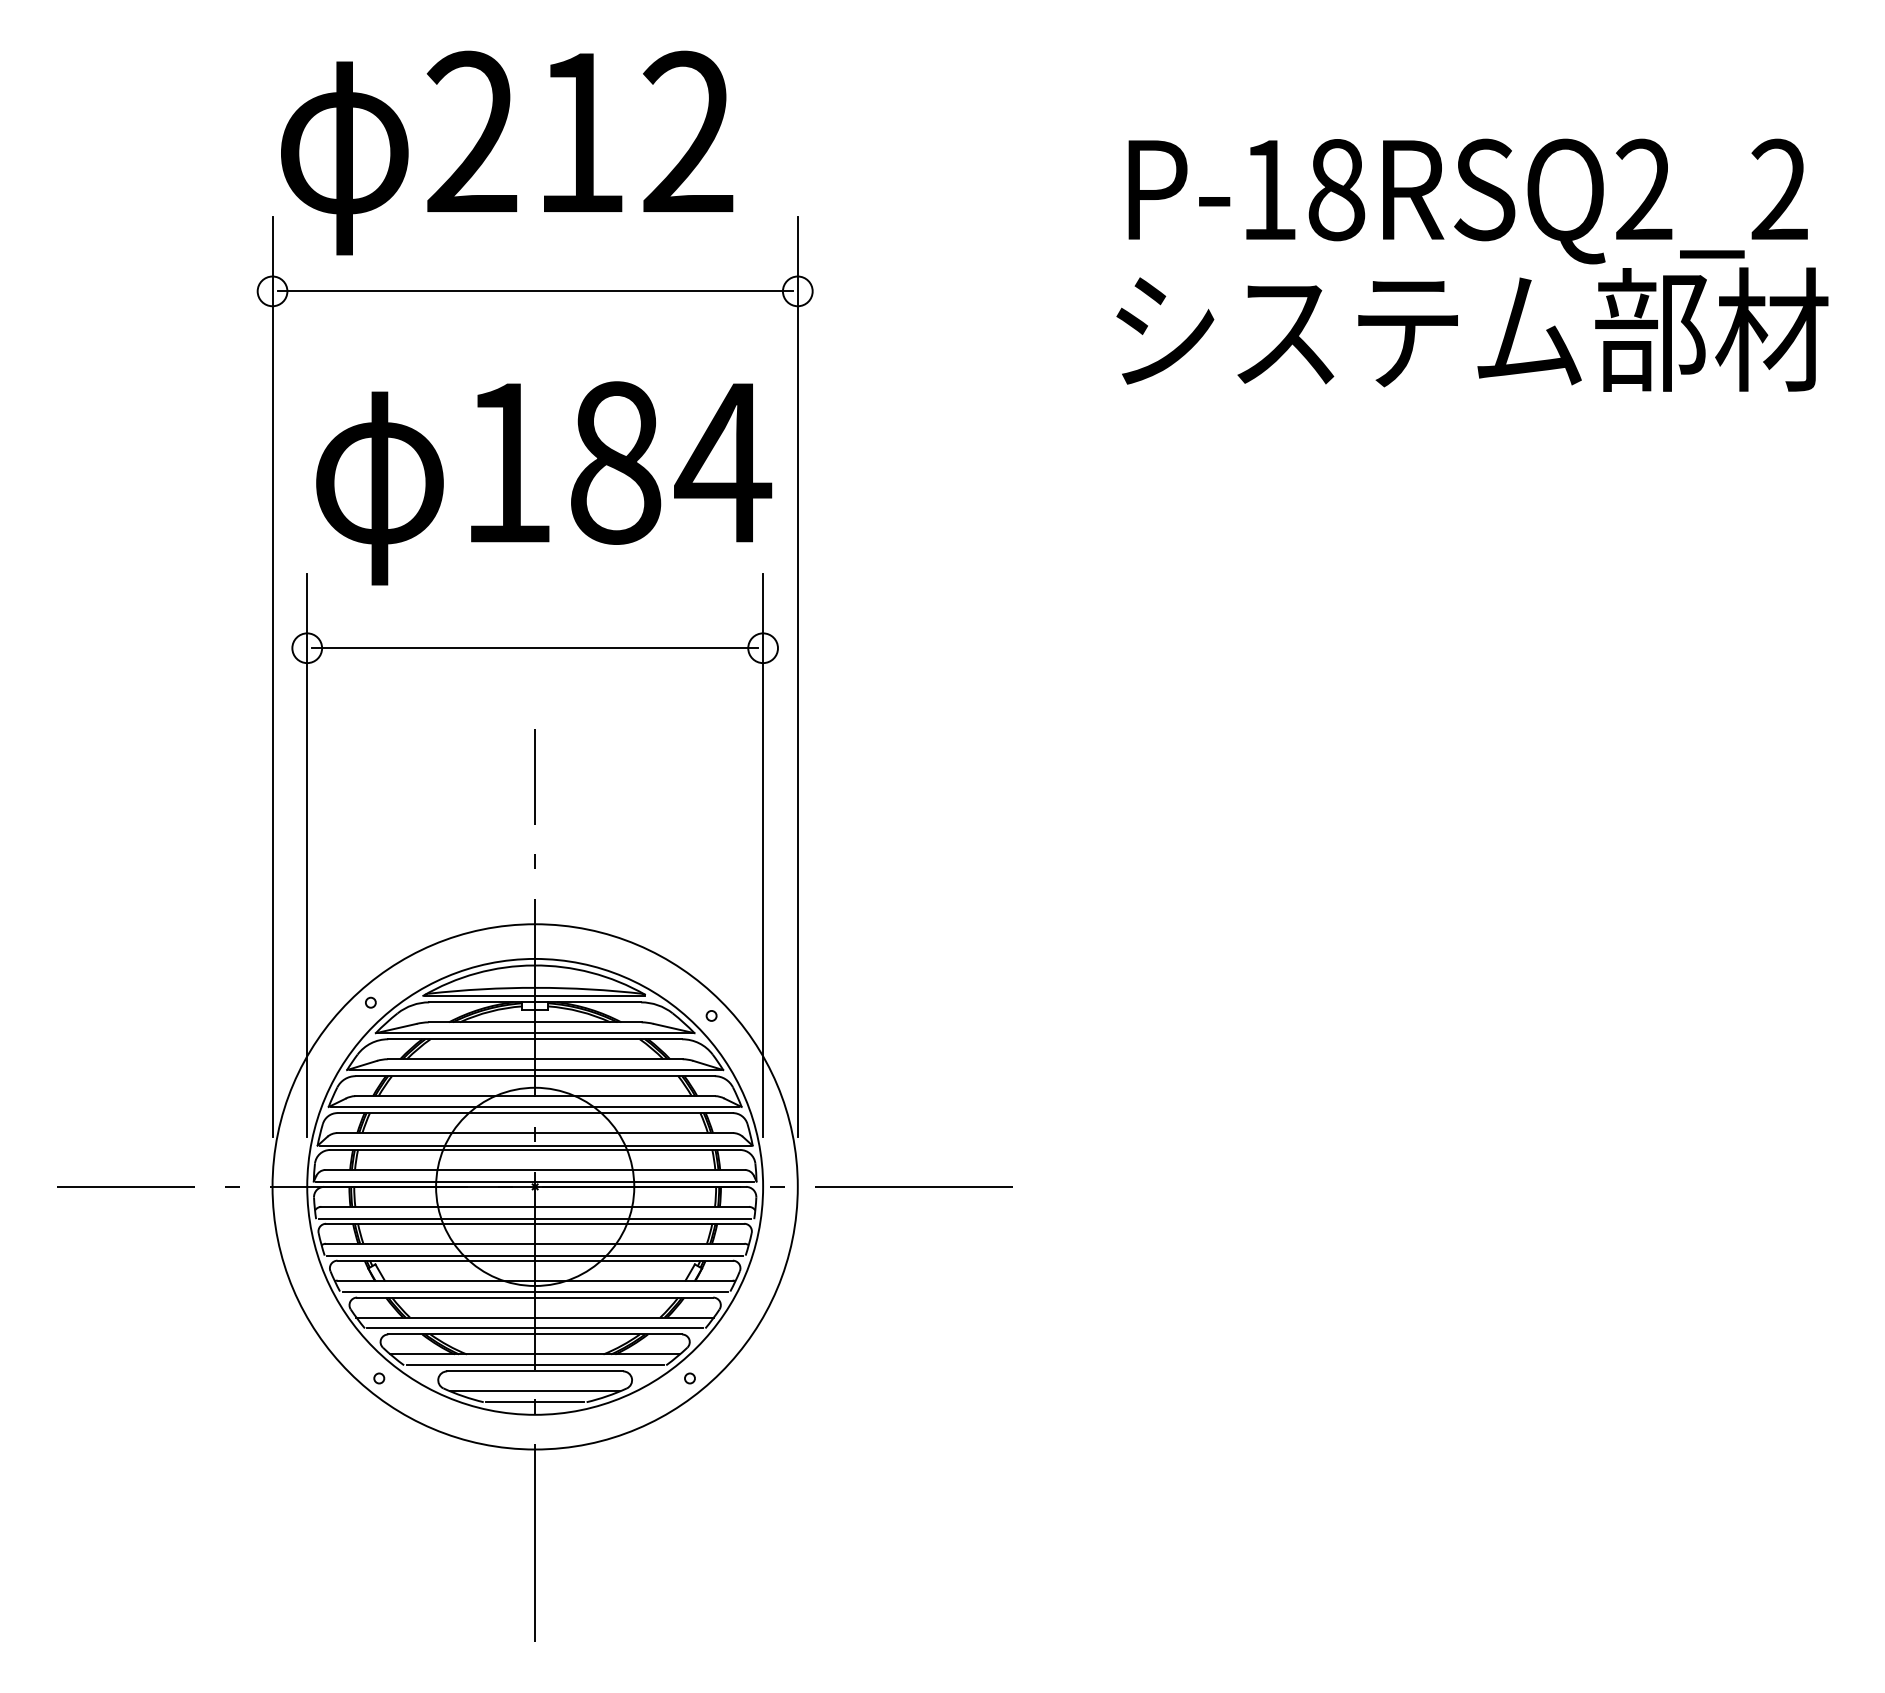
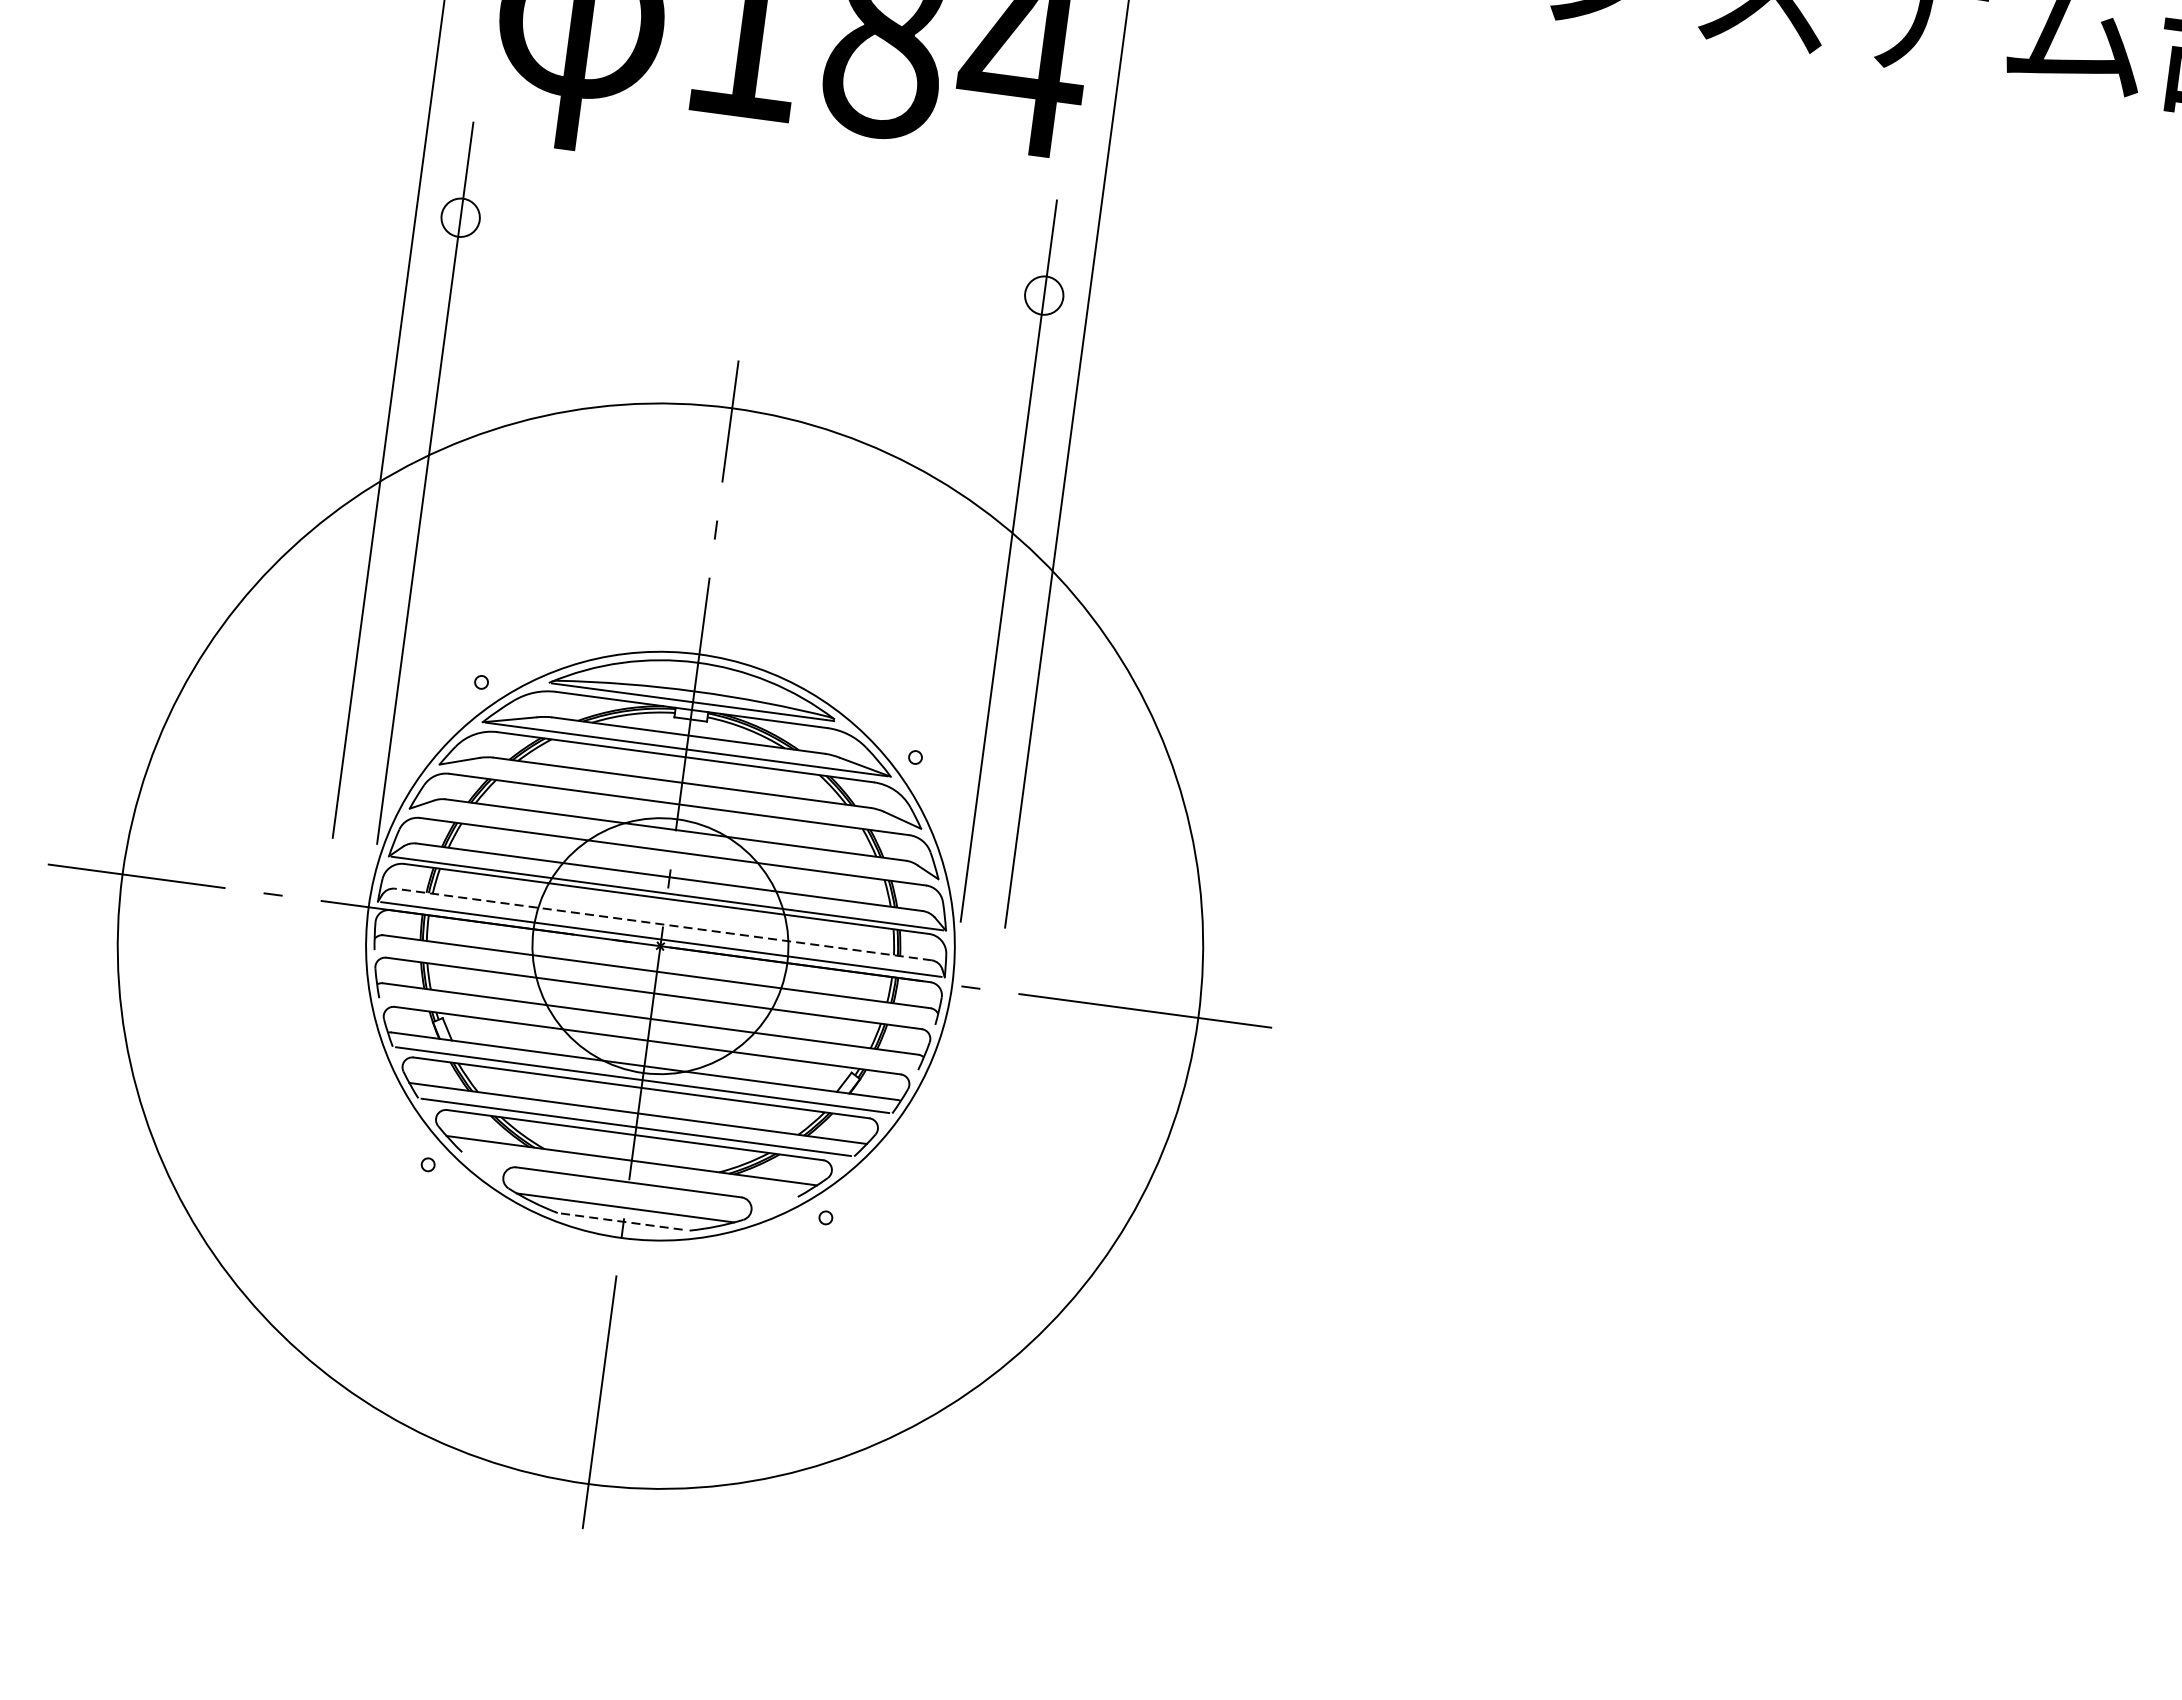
line: (535, 648) -> (752, 257), removed
line: (534, 1070) -> (679, 797), removed
line: (535, 1107) -> (674, 844), removed
line: (535, 1169) -> (663, 923), solid -> dashed
circle: (534, 1186) -> (659, 945), size x1.6
line: (535, 1219) -> (655, 987), removed
line: (535, 1255) -> (649, 1034), removed
line: (534, 1365) -> (629, 1174), removed
line: (535, 1402) -> (624, 1222), solid -> dashed

